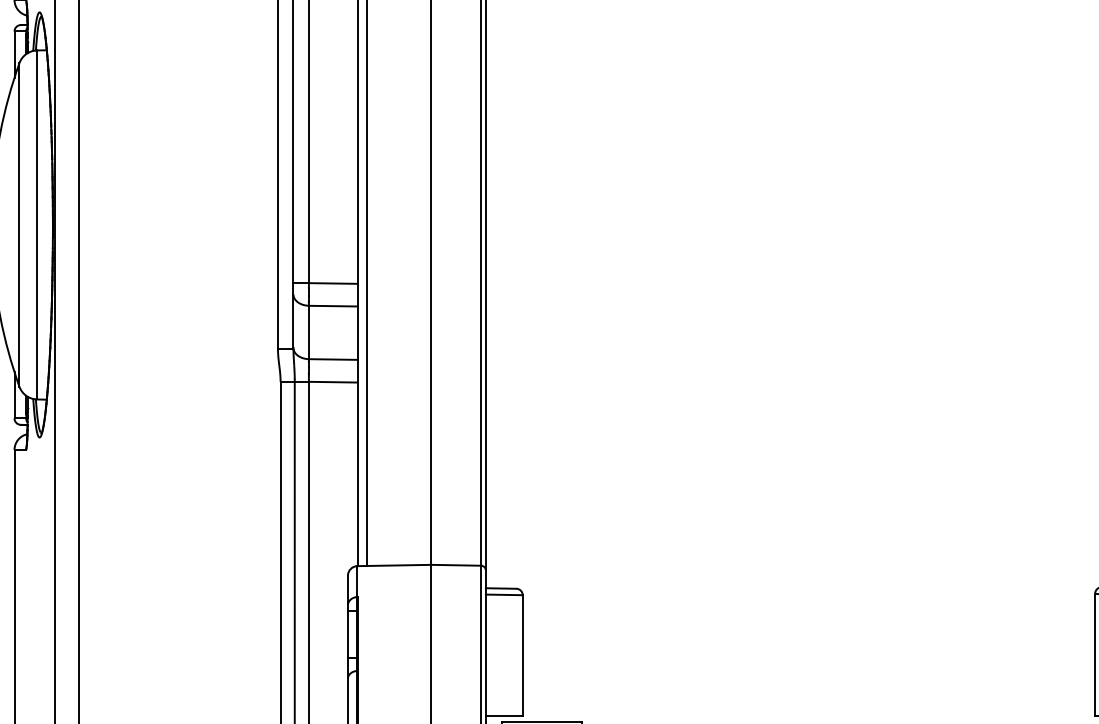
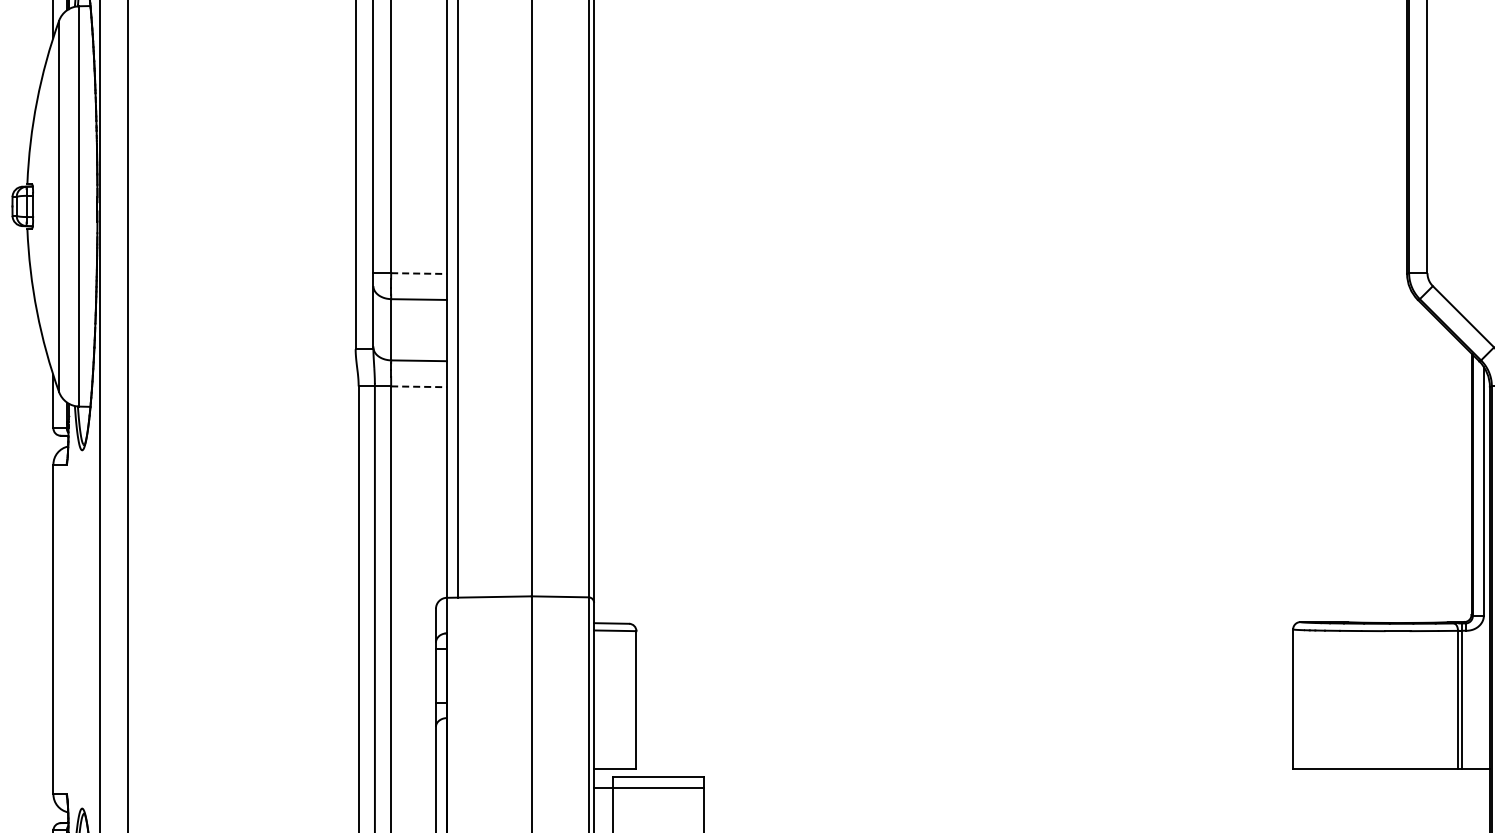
line: (333, 283) -> (419, 273), solid -> dashed
line: (333, 381) -> (419, 386), solid -> dashed

